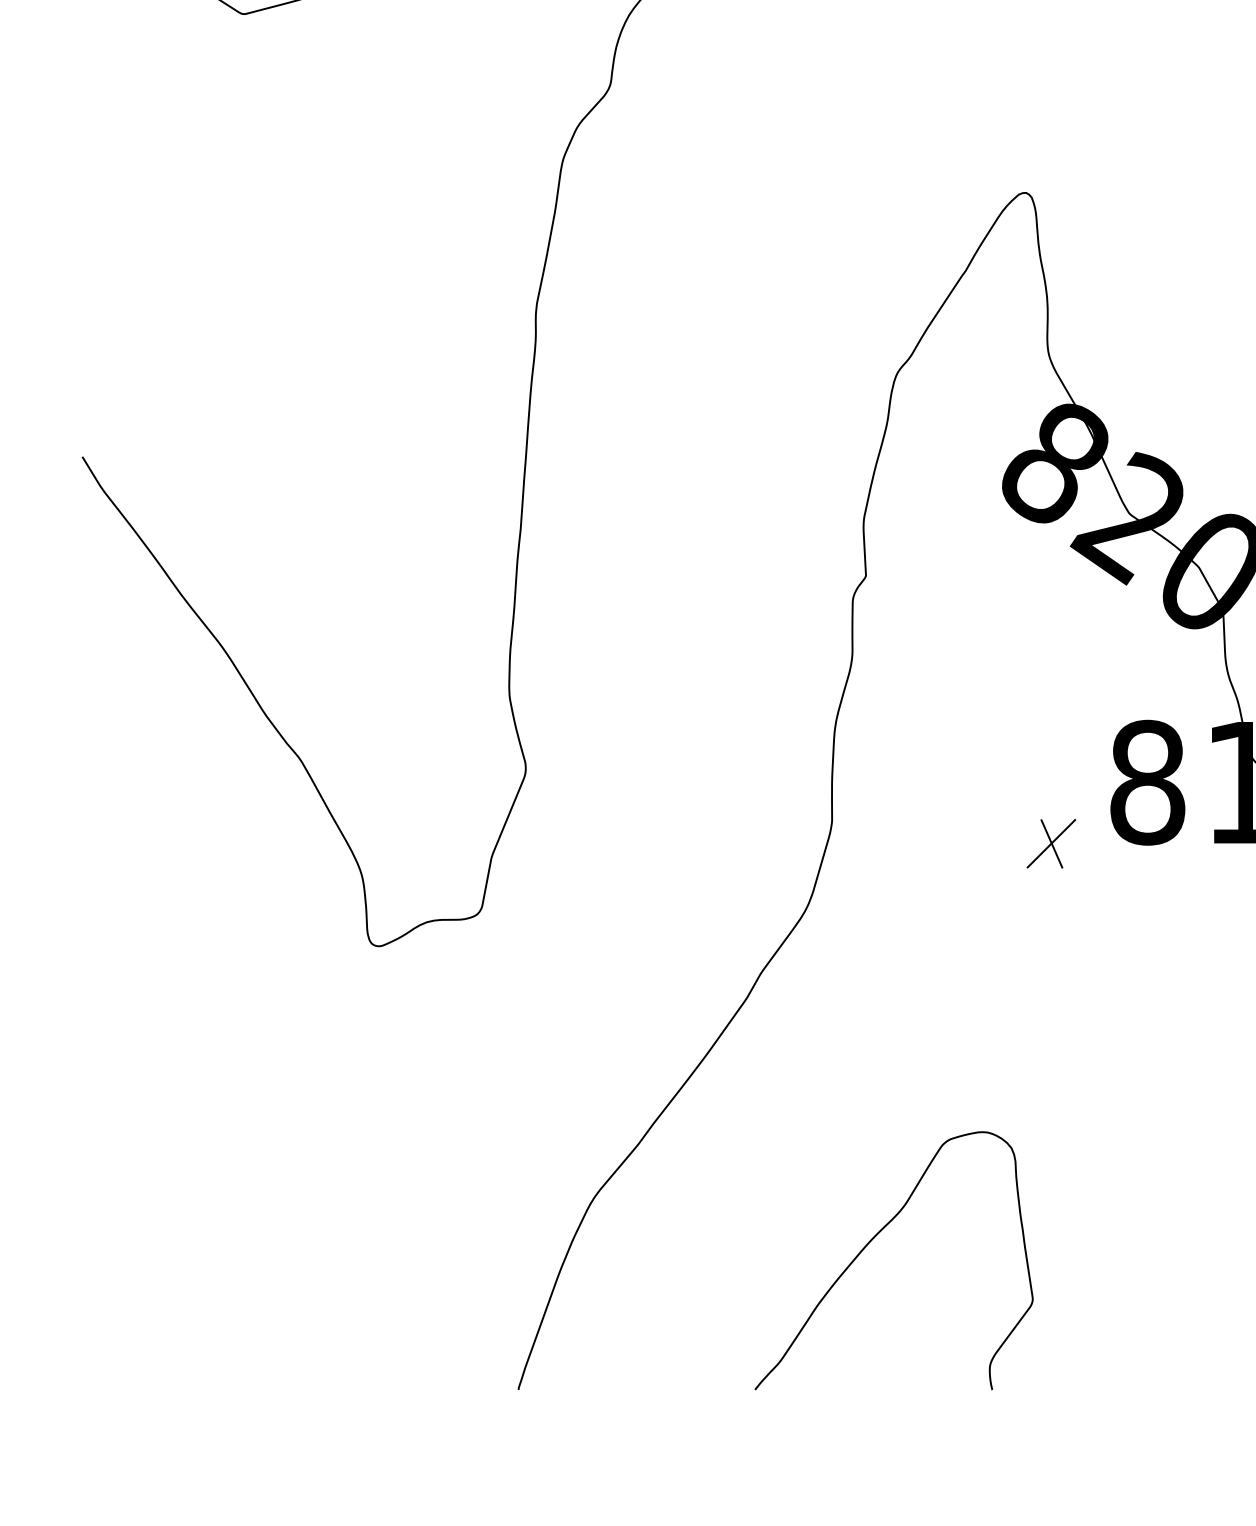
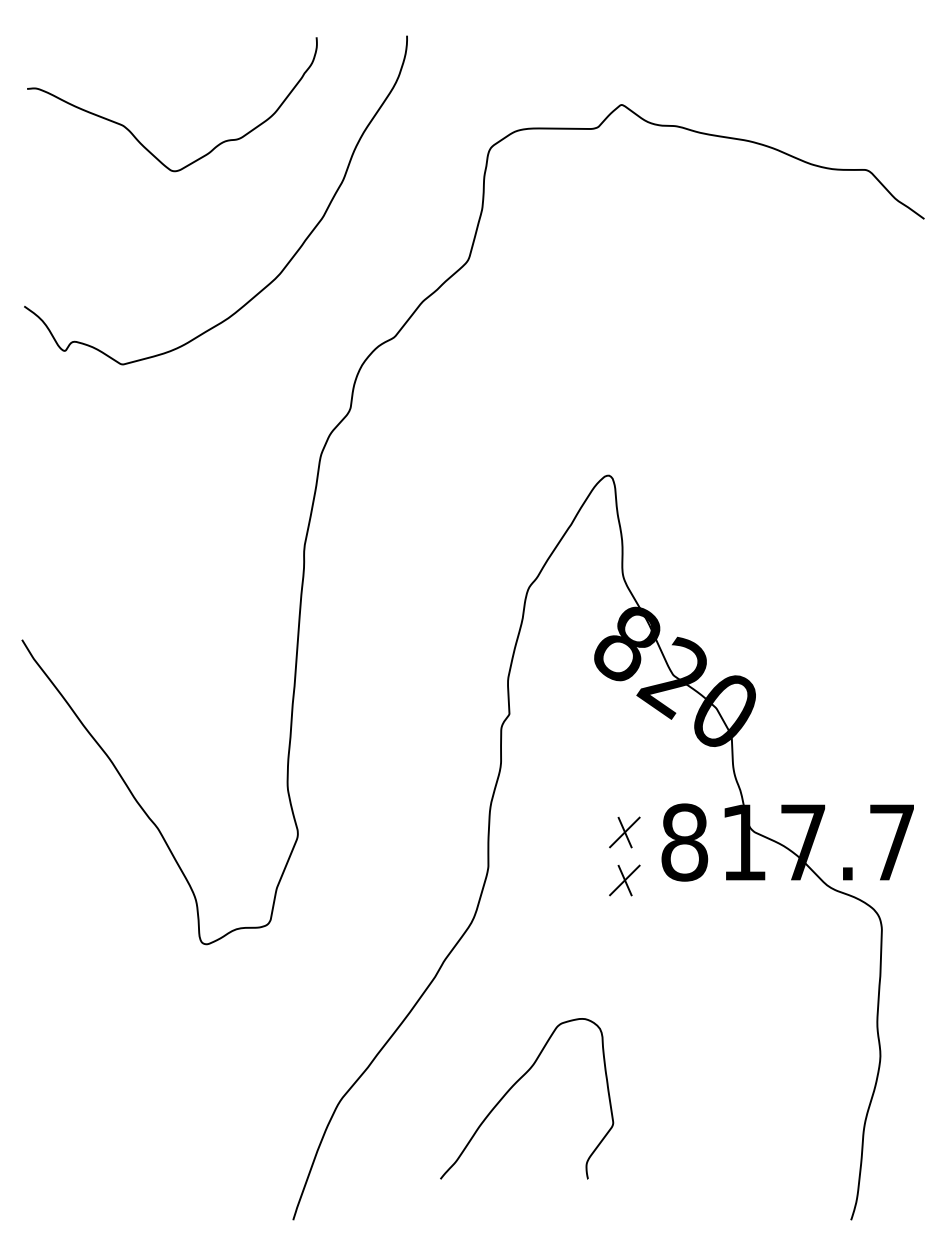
part: (1050, 766) -> (624, 832), added
curve: (869, 1245) -> (511, 1089), moved

